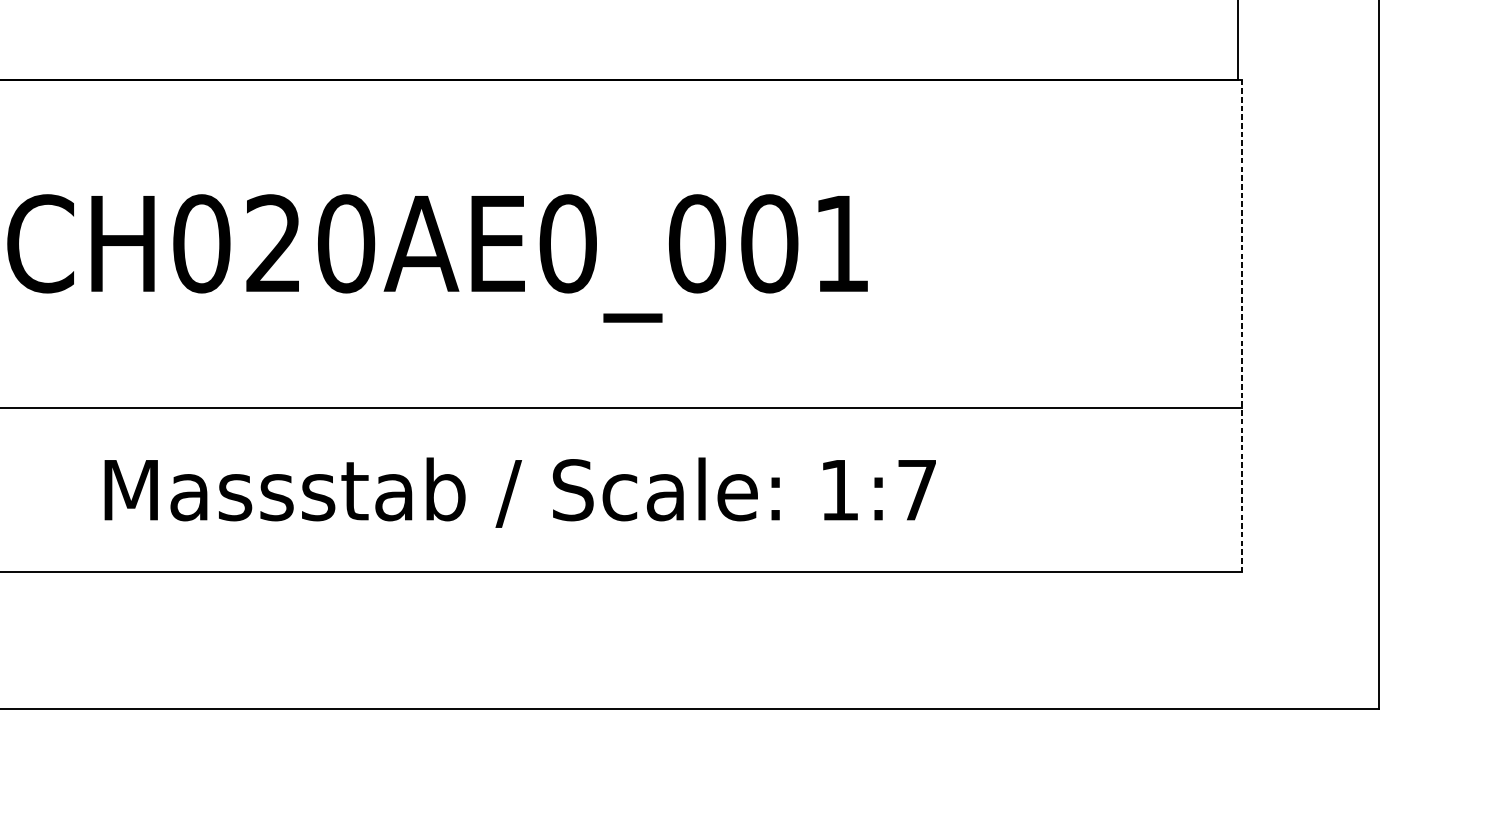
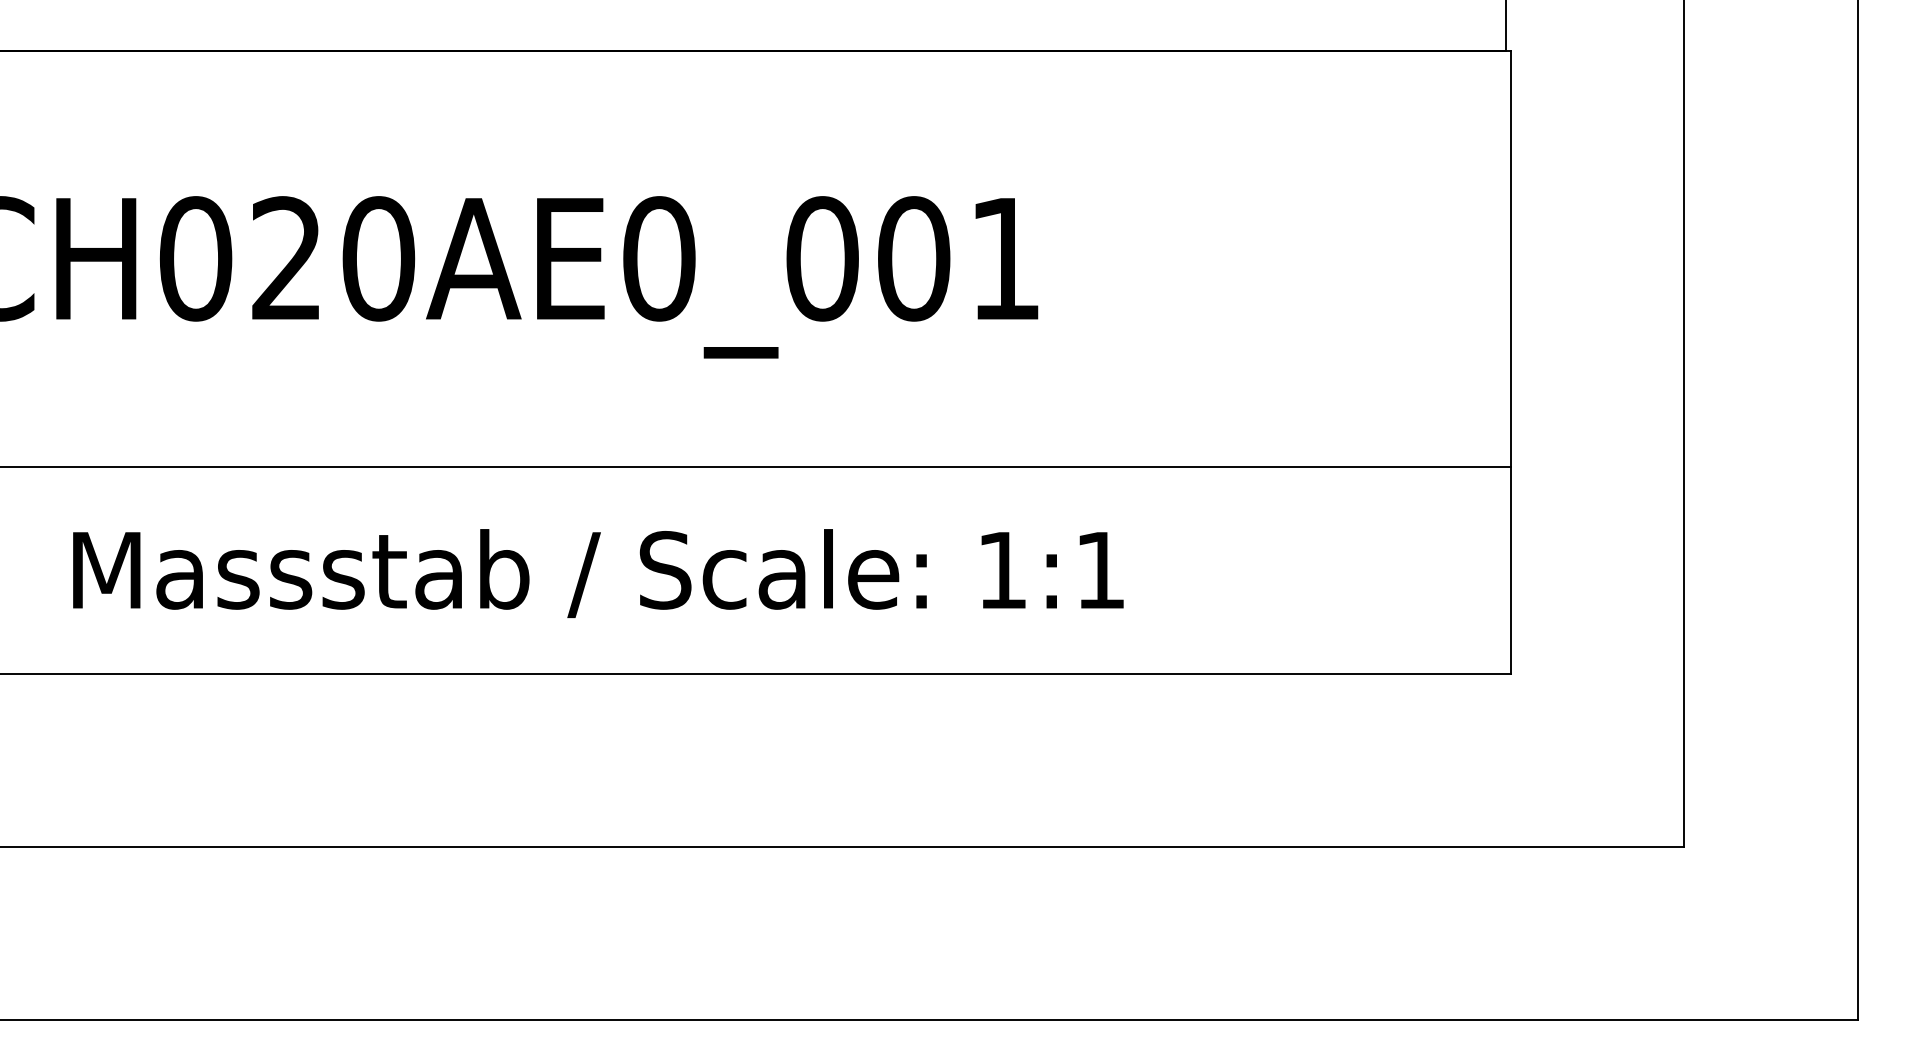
line: (1242, 325) -> (1511, 362), dashed -> solid
text: (917, 490) -> (1100, 570), 1:7 -> 1:1

